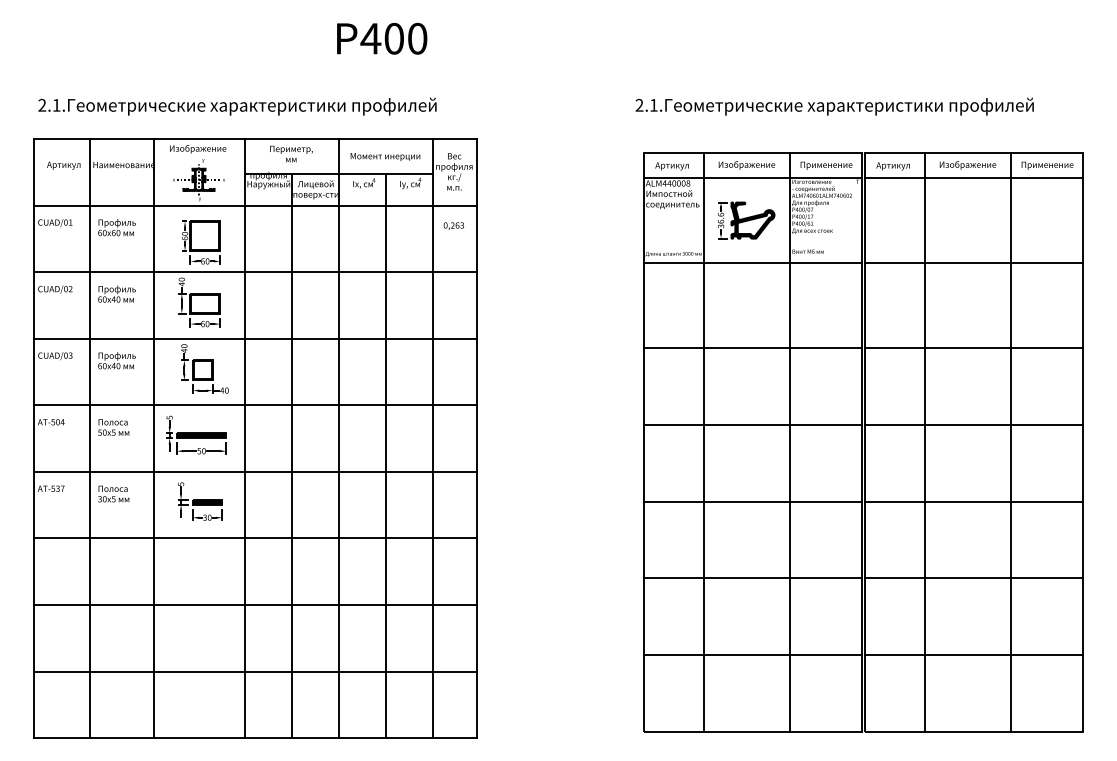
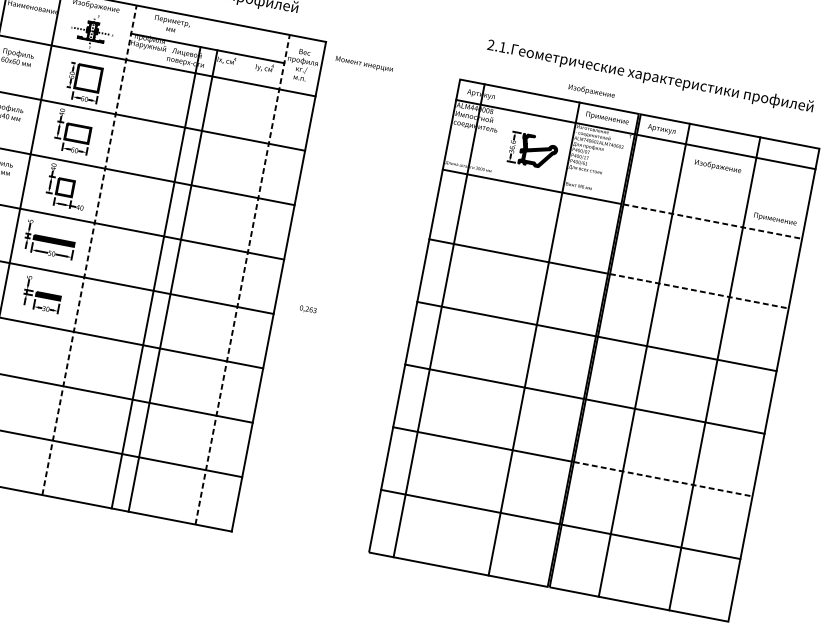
text: (834, 106) -> (650, 76), moved
text: (385, 156) -> (364, 64), moved
text: (746, 165) -> (591, 91), moved
text: (967, 165) -> (717, 166), moved
text: (1047, 165) -> (775, 219), moved
text: (453, 225) -> (307, 309), moved
line: (974, 263) -> (712, 221), solid -> dashed
line: (974, 348) -> (699, 291), solid -> dashed
line: (245, 438) -> (89, 250), solid -> dashed
line: (339, 438) -> (166, 264), removed
line: (432, 438) -> (242, 279), solid -> dashed
line: (703, 442) -> (438, 320), moved
line: (292, 455) -> (156, 277), moved
line: (385, 455) -> (172, 280), moved
line: (974, 578) -> (663, 479), solid -> dashed

